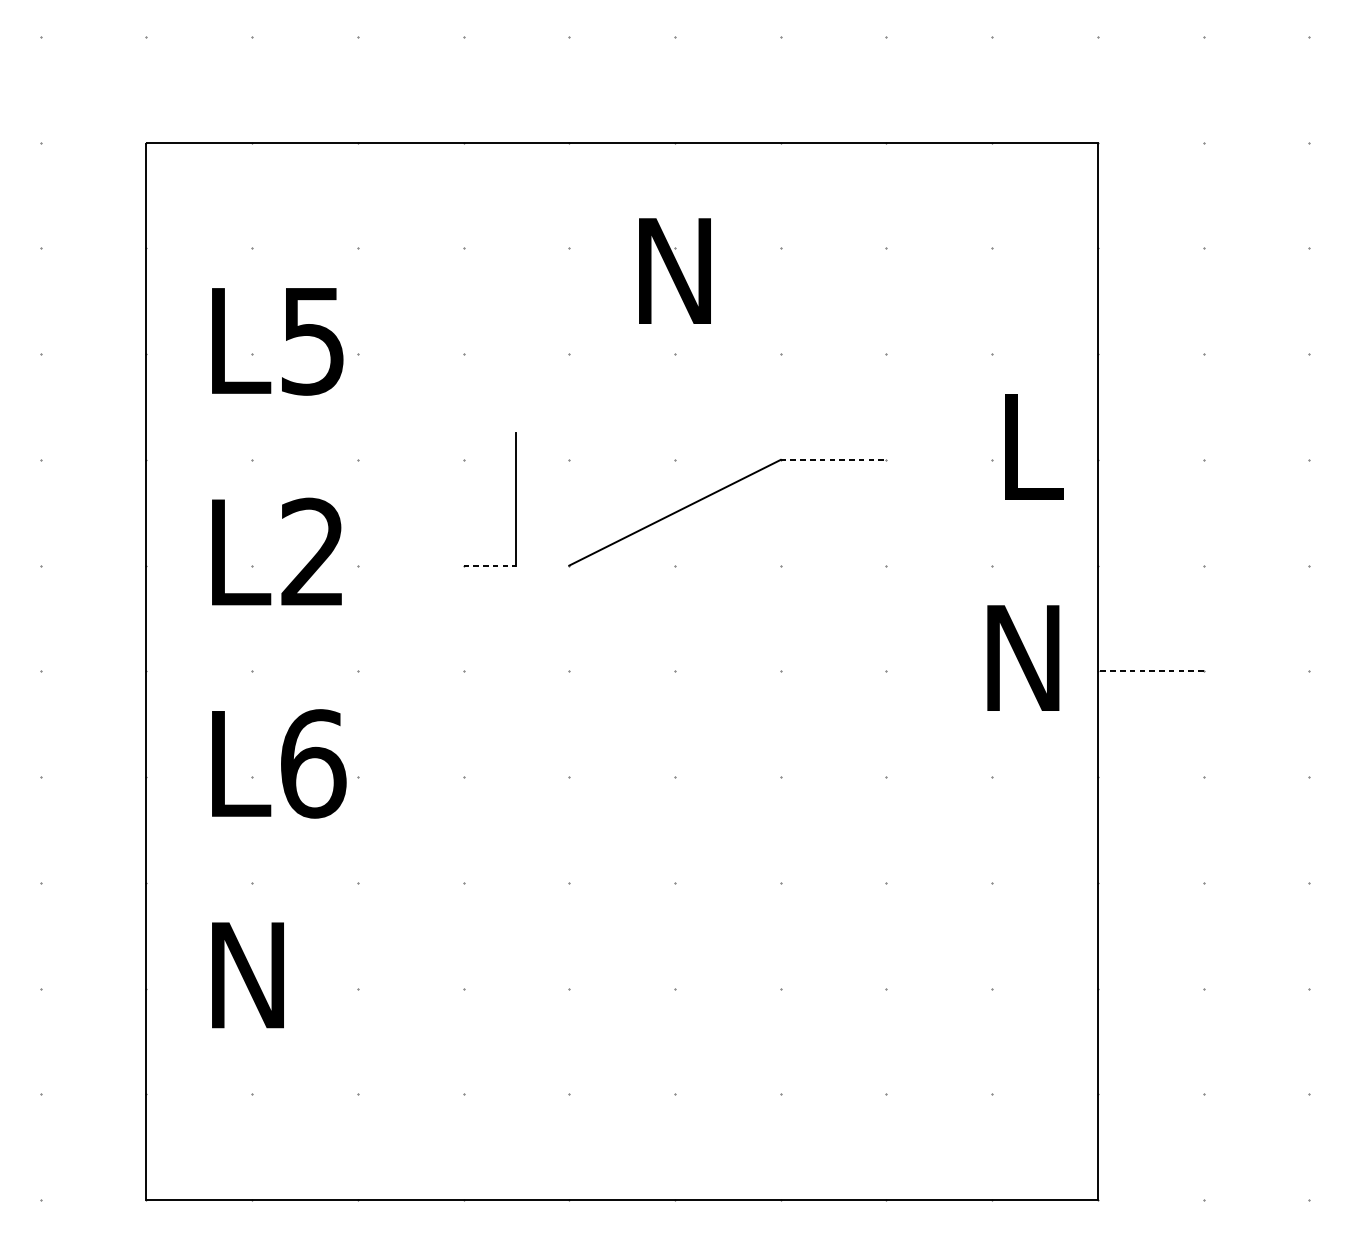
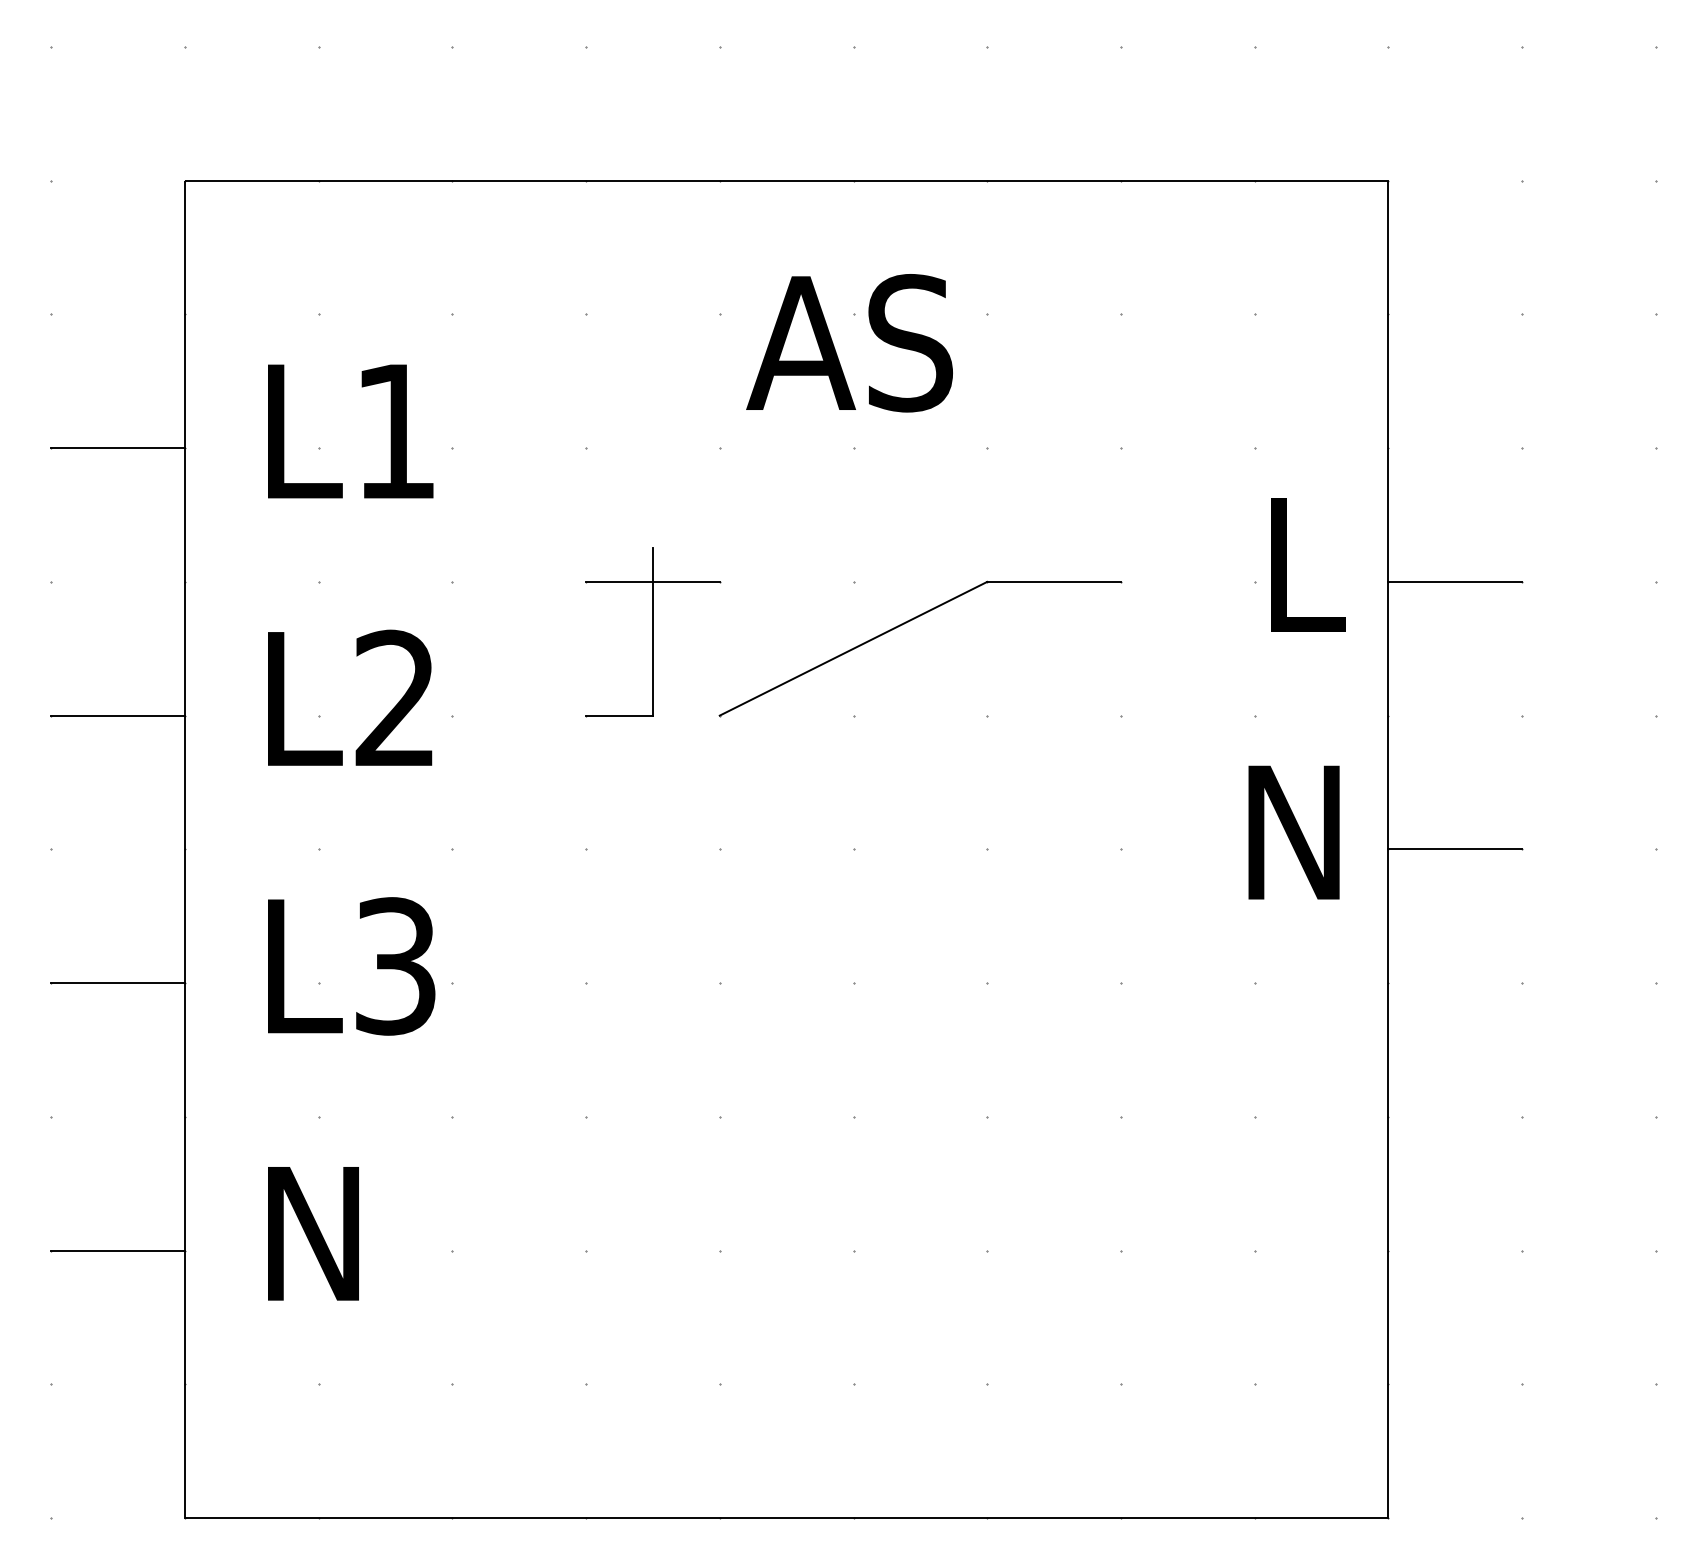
text: (671, 271) -> (849, 343), N -> AS
text: (312, 341) -> (395, 432), L5 -> L1
line: (93, 354) -> (117, 448), added
line: (516, 459) -> (652, 581), added
line: (833, 459) -> (1054, 581), dashed -> solid
line: (1151, 459) -> (1455, 581), added
line: (93, 565) -> (117, 715), added
line: (489, 565) -> (619, 715), dashed -> solid
line: (1151, 671) -> (1455, 849), dashed -> solid
text: (313, 763) -> (396, 966), L6 -> L3
line: (93, 777) -> (117, 983), added
line: (93, 988) -> (117, 1250), added

